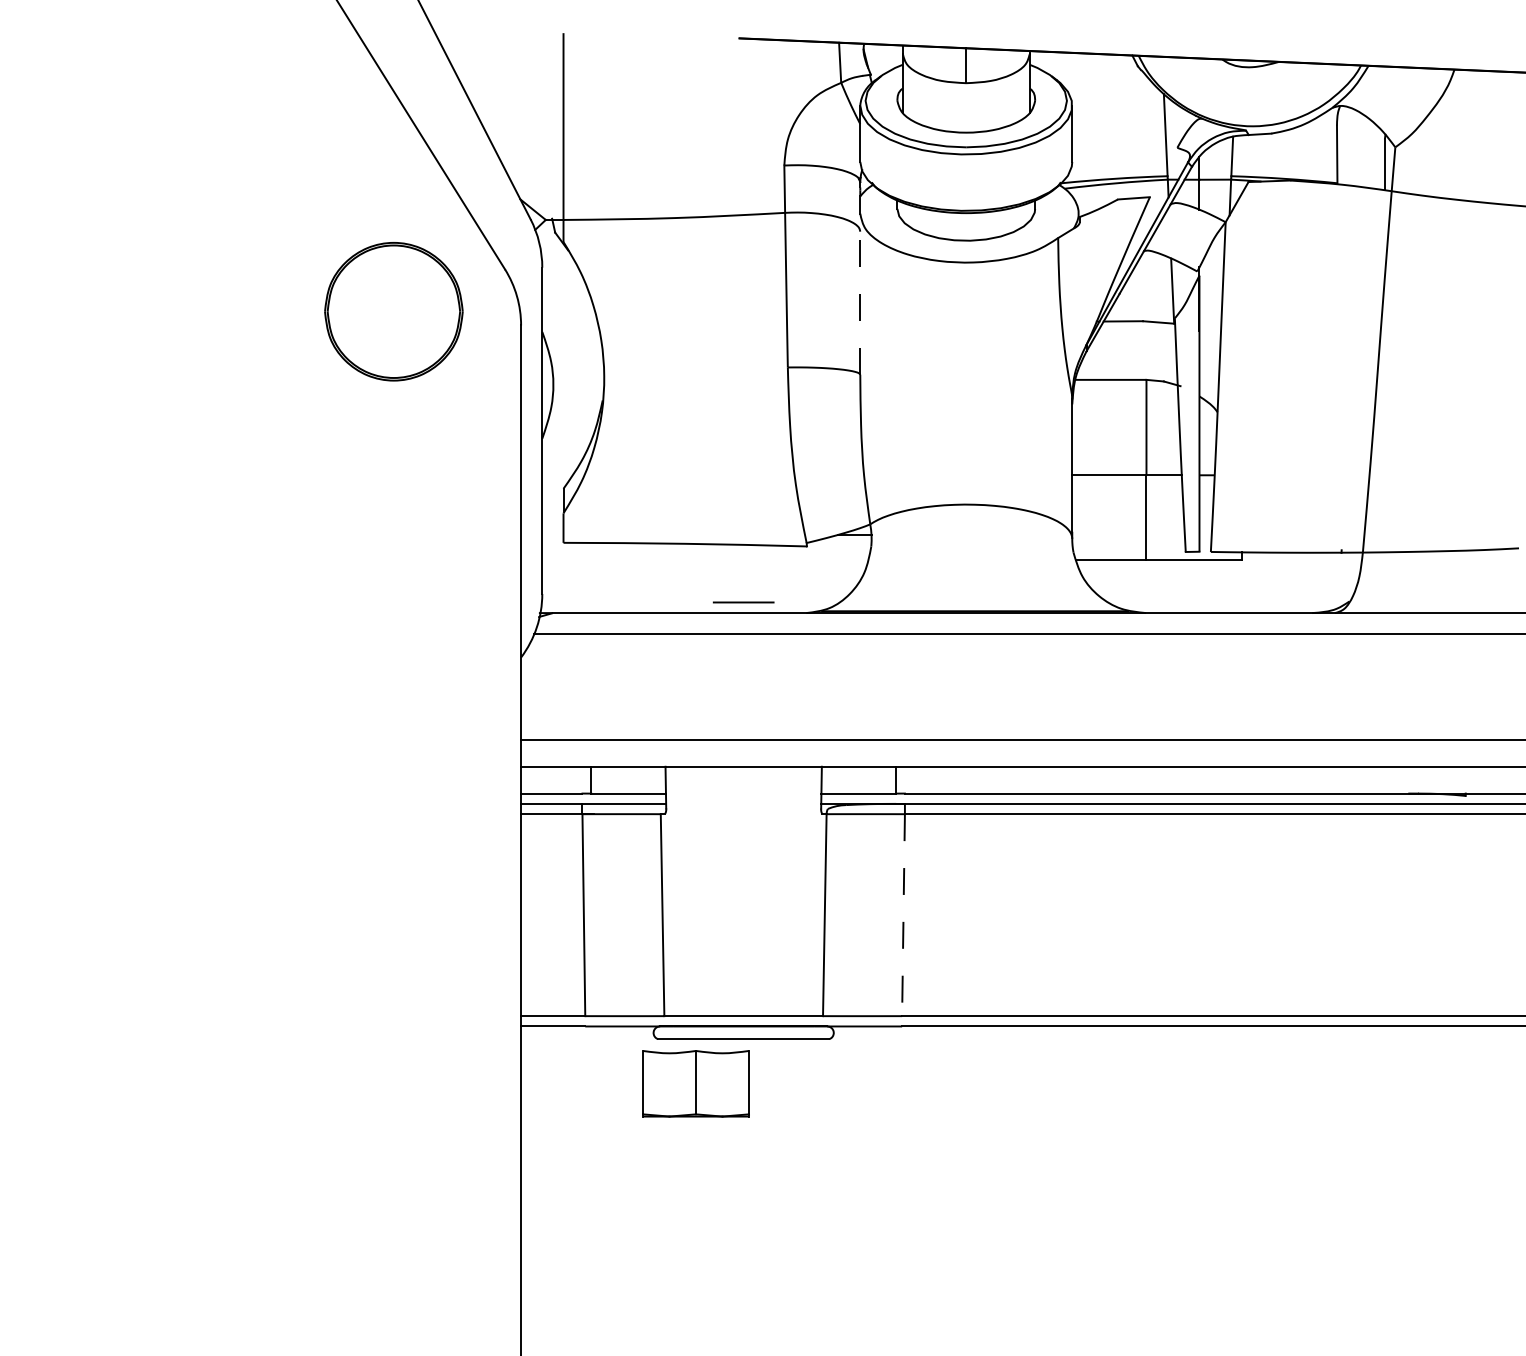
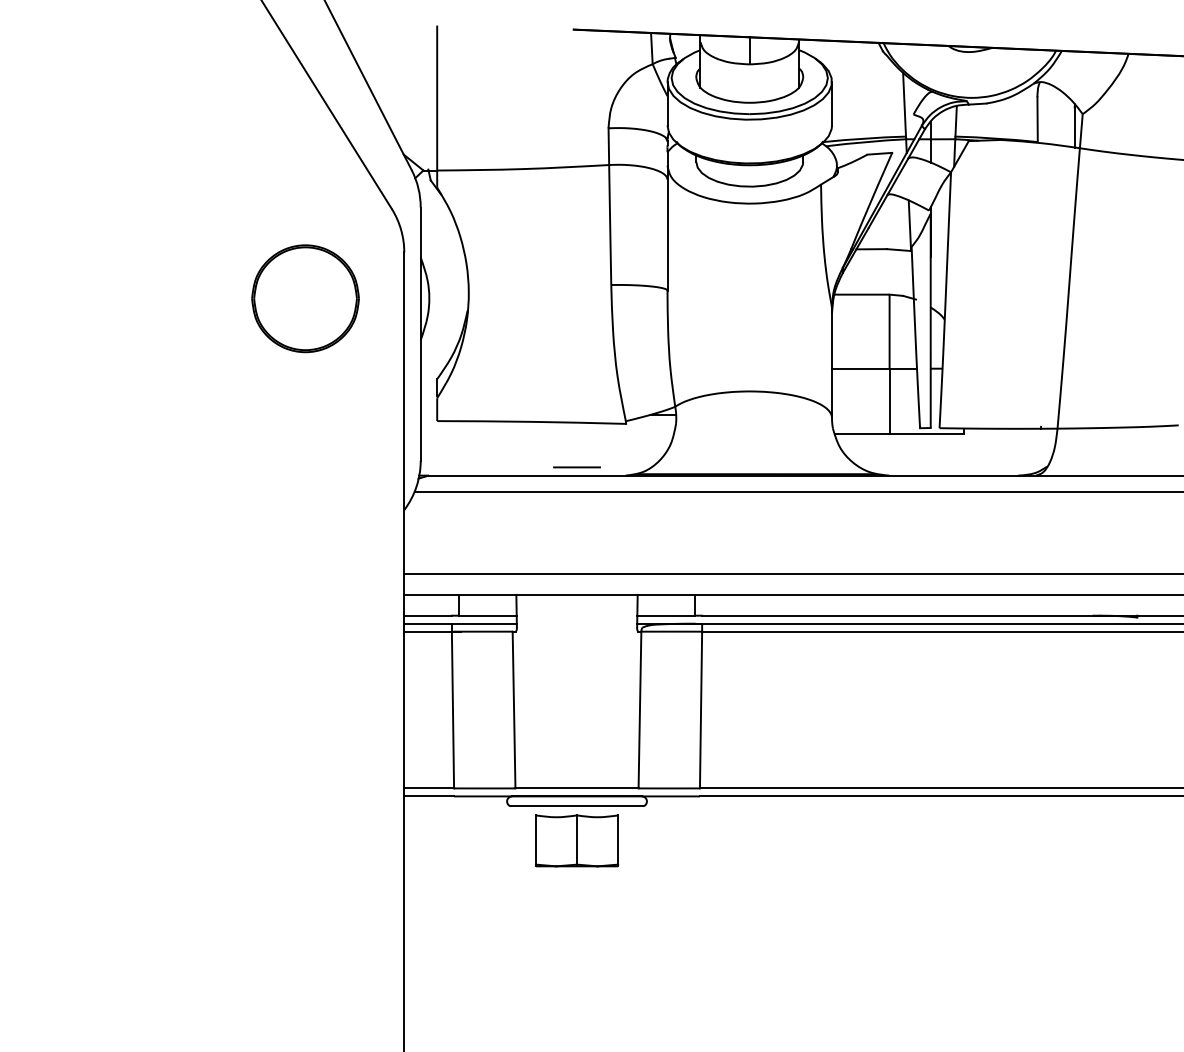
line: (860, 294) -> (667, 228), dashed -> solid
part: (393, 311) -> (305, 298), moved
line: (904, 915) -> (701, 710), dashed -> solid
part: (695, 1083) -> (576, 840), moved

